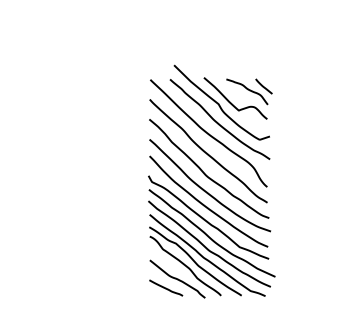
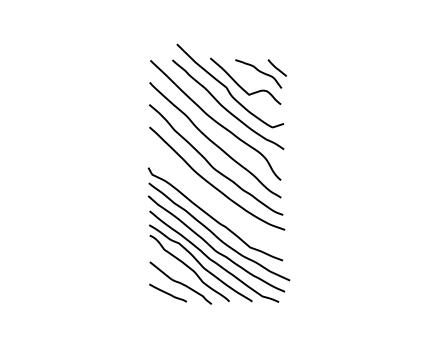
curve: (205, 205) -> (211, 200), removed

